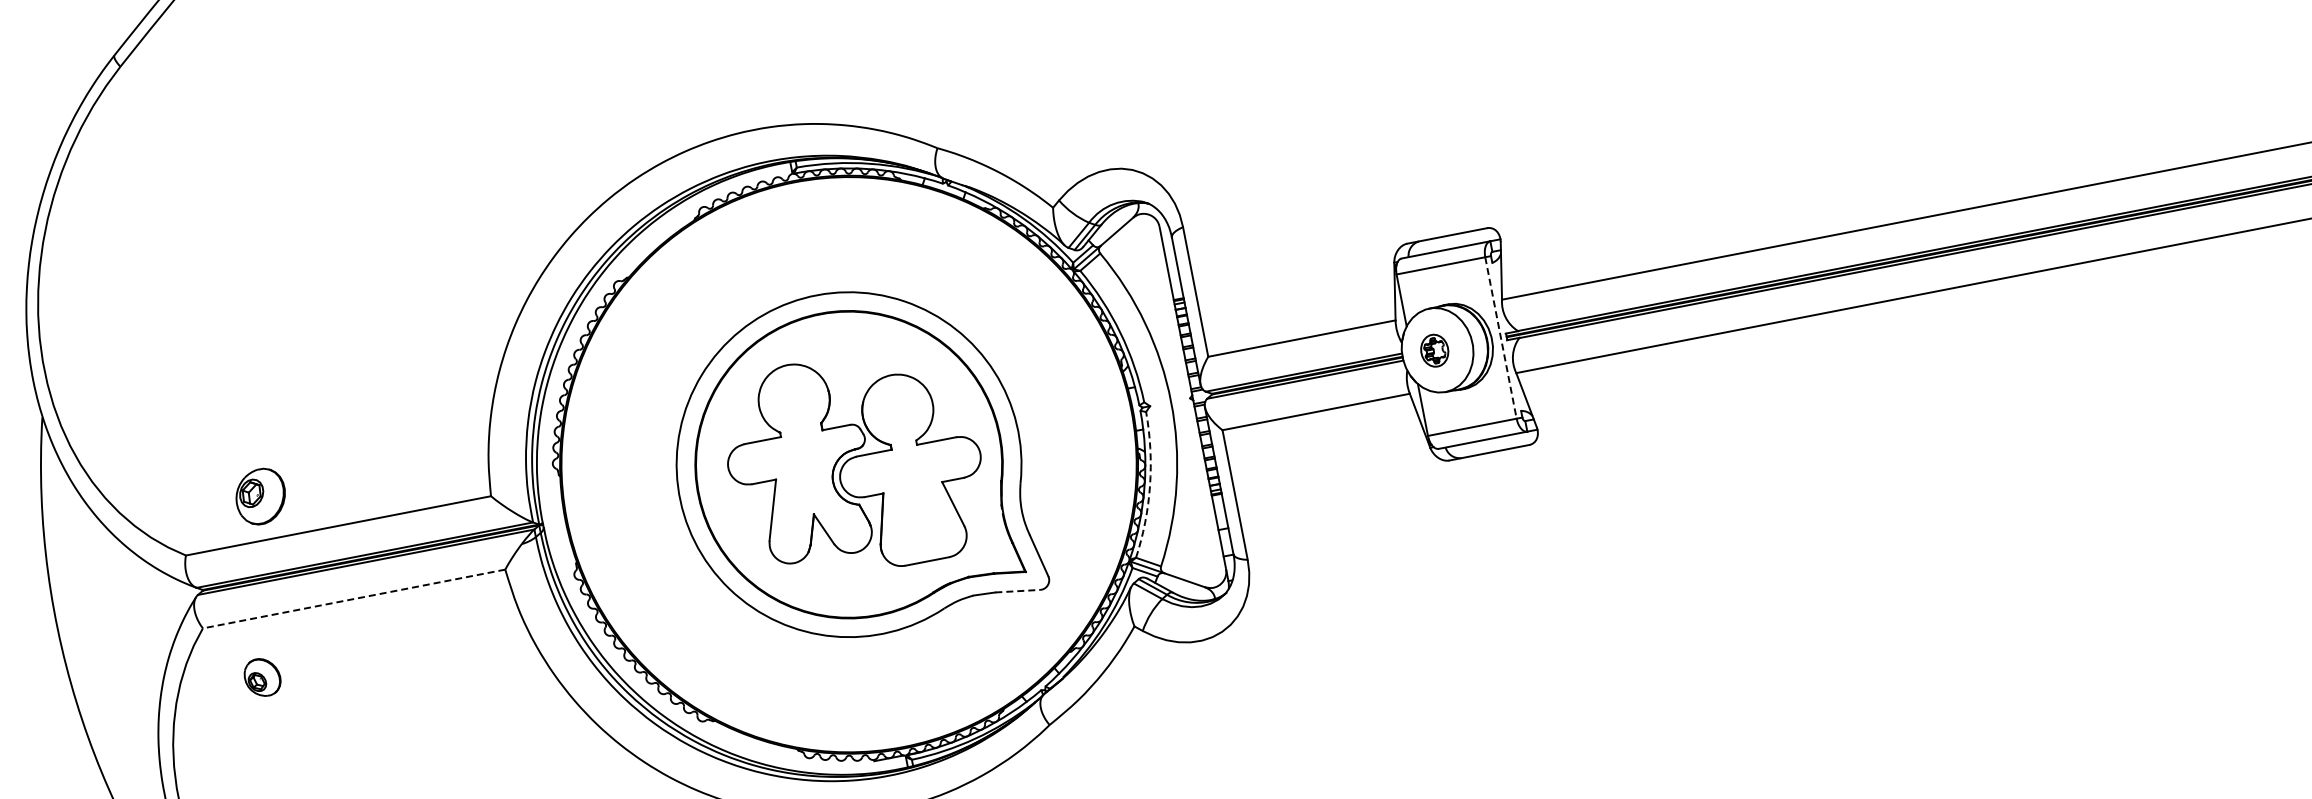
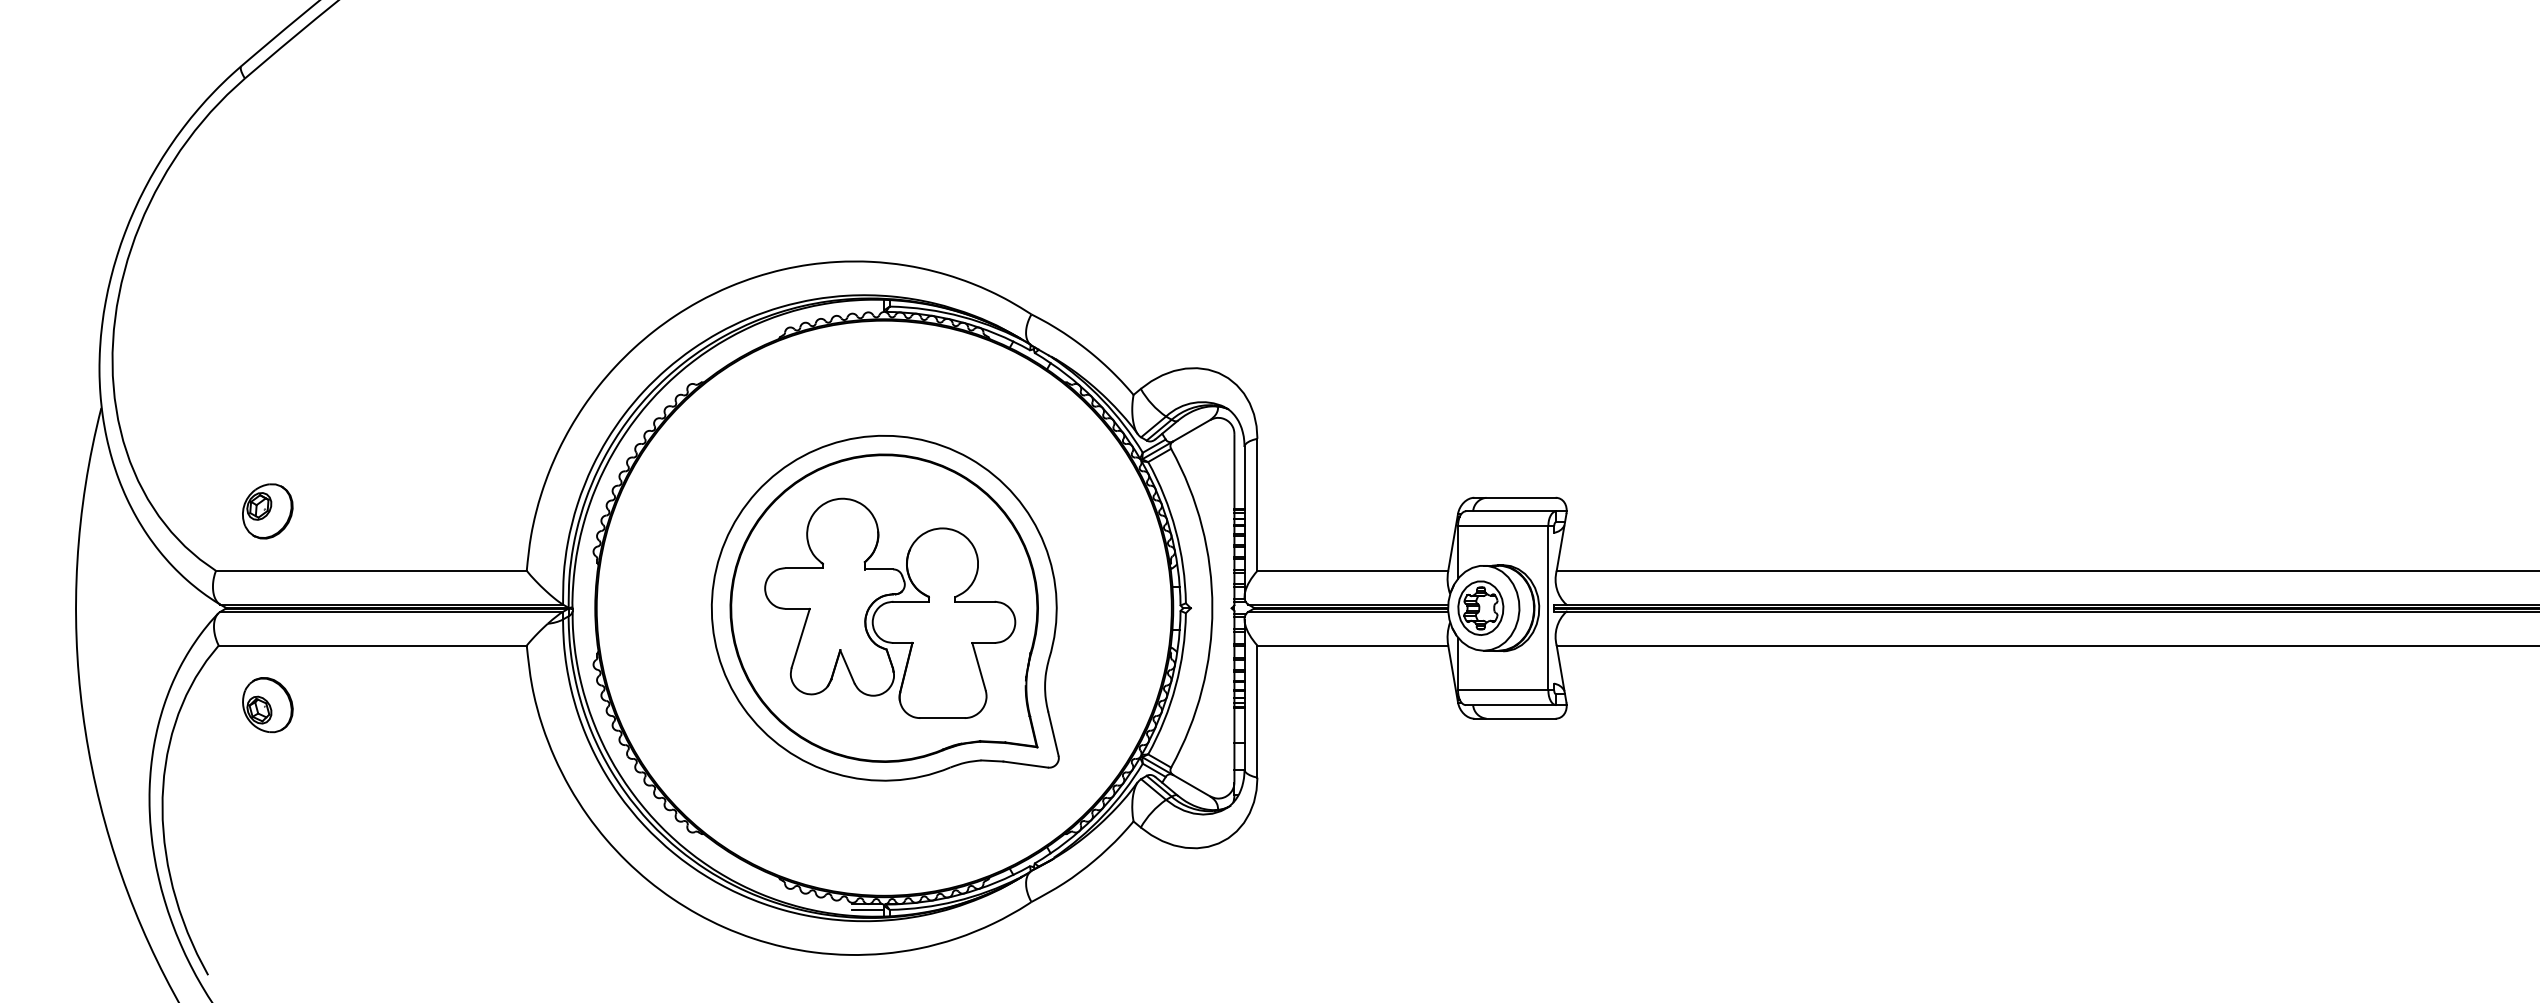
line: (1501, 338) -> (1548, 608), dashed -> solid
part: (1434, 350) -> (1480, 607), size x1.67
arc: (1149, 485) -> (1175, 686), dashed -> solid
part: (260, 496) -> (267, 511), moved
line: (1018, 590) -> (1026, 764), dashed -> solid
line: (353, 598) -> (372, 645), dashed -> solid
part: (262, 677) -> (267, 705), size x1.43
line: (891, 763) -> (868, 909), added

